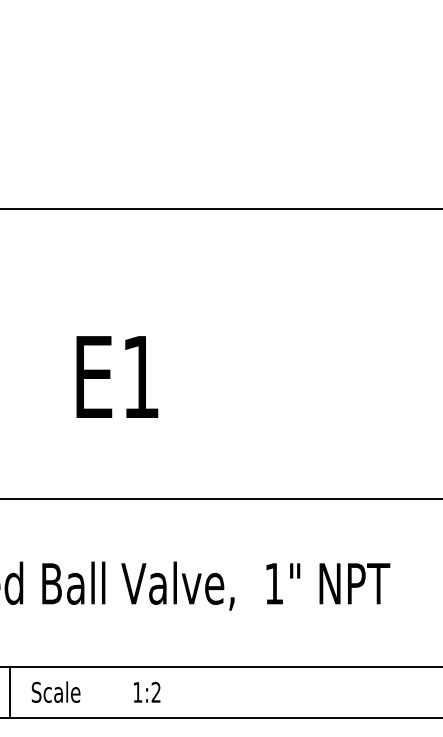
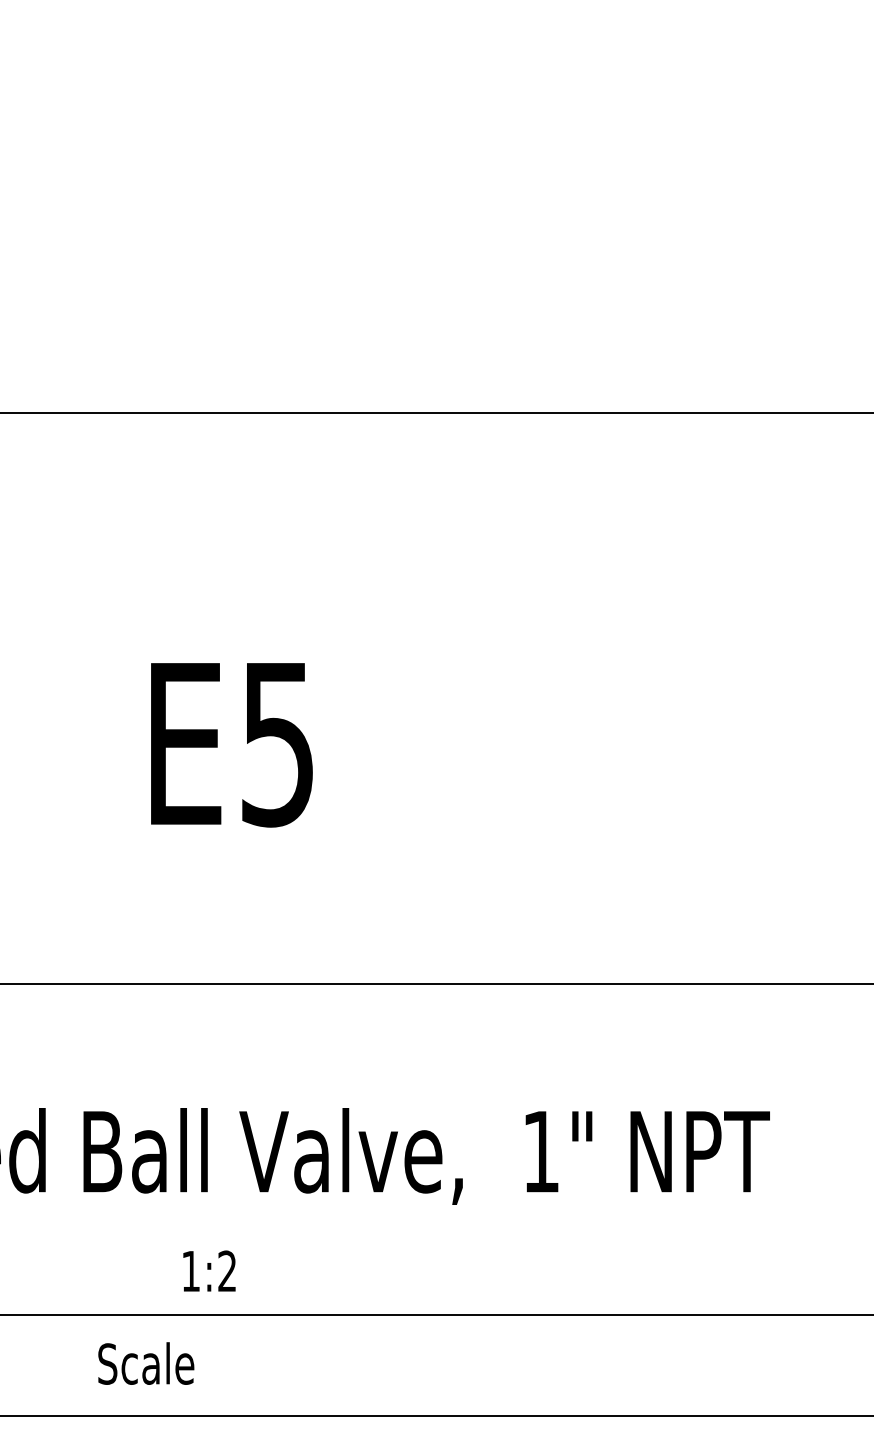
text: (140, 377) -> (277, 744), E1 -> E5
text: (55, 691) -> (145, 1362), moved
text: (147, 691) -> (210, 1269), moved
line: (9, 692) -> (18, 1366), removed

